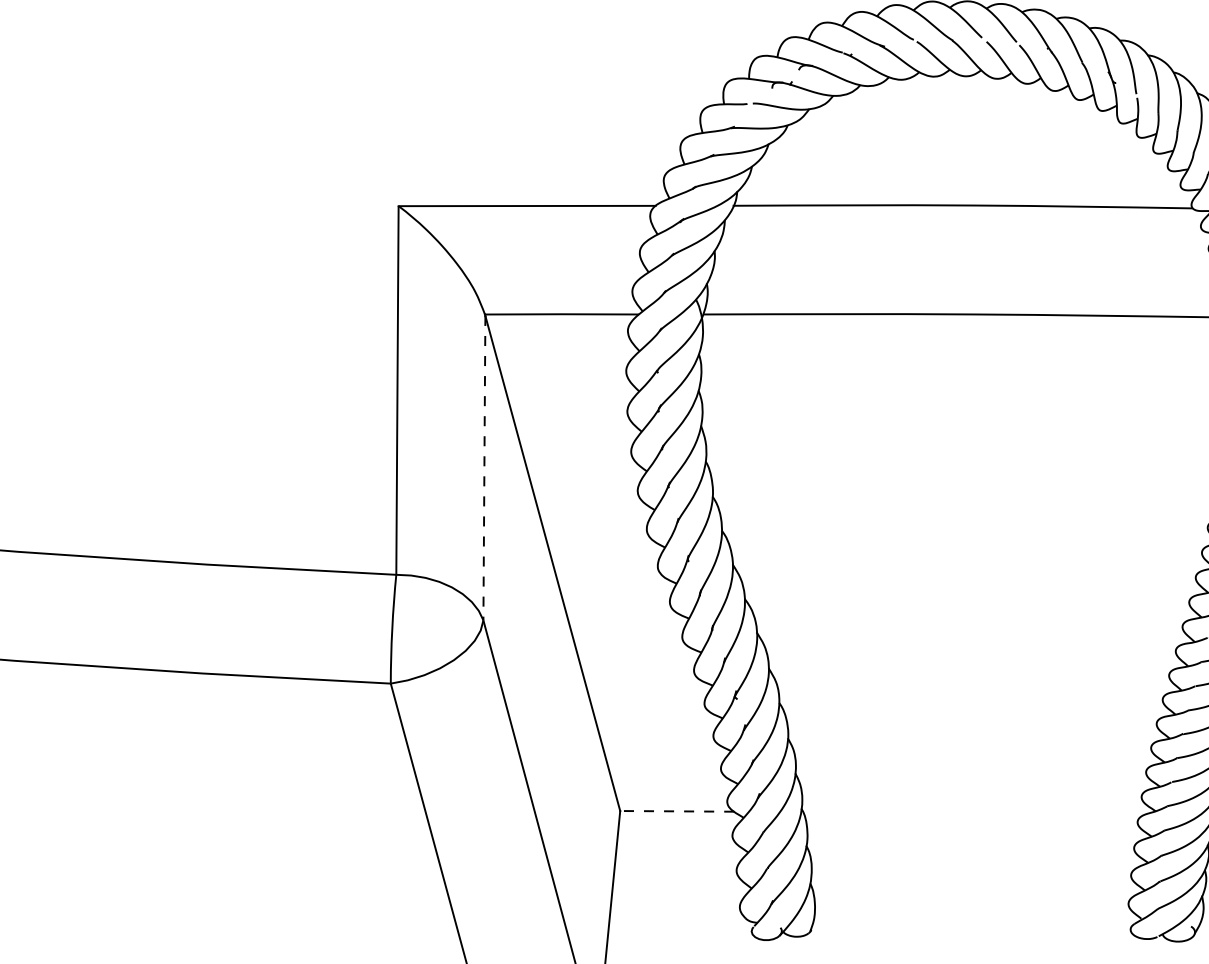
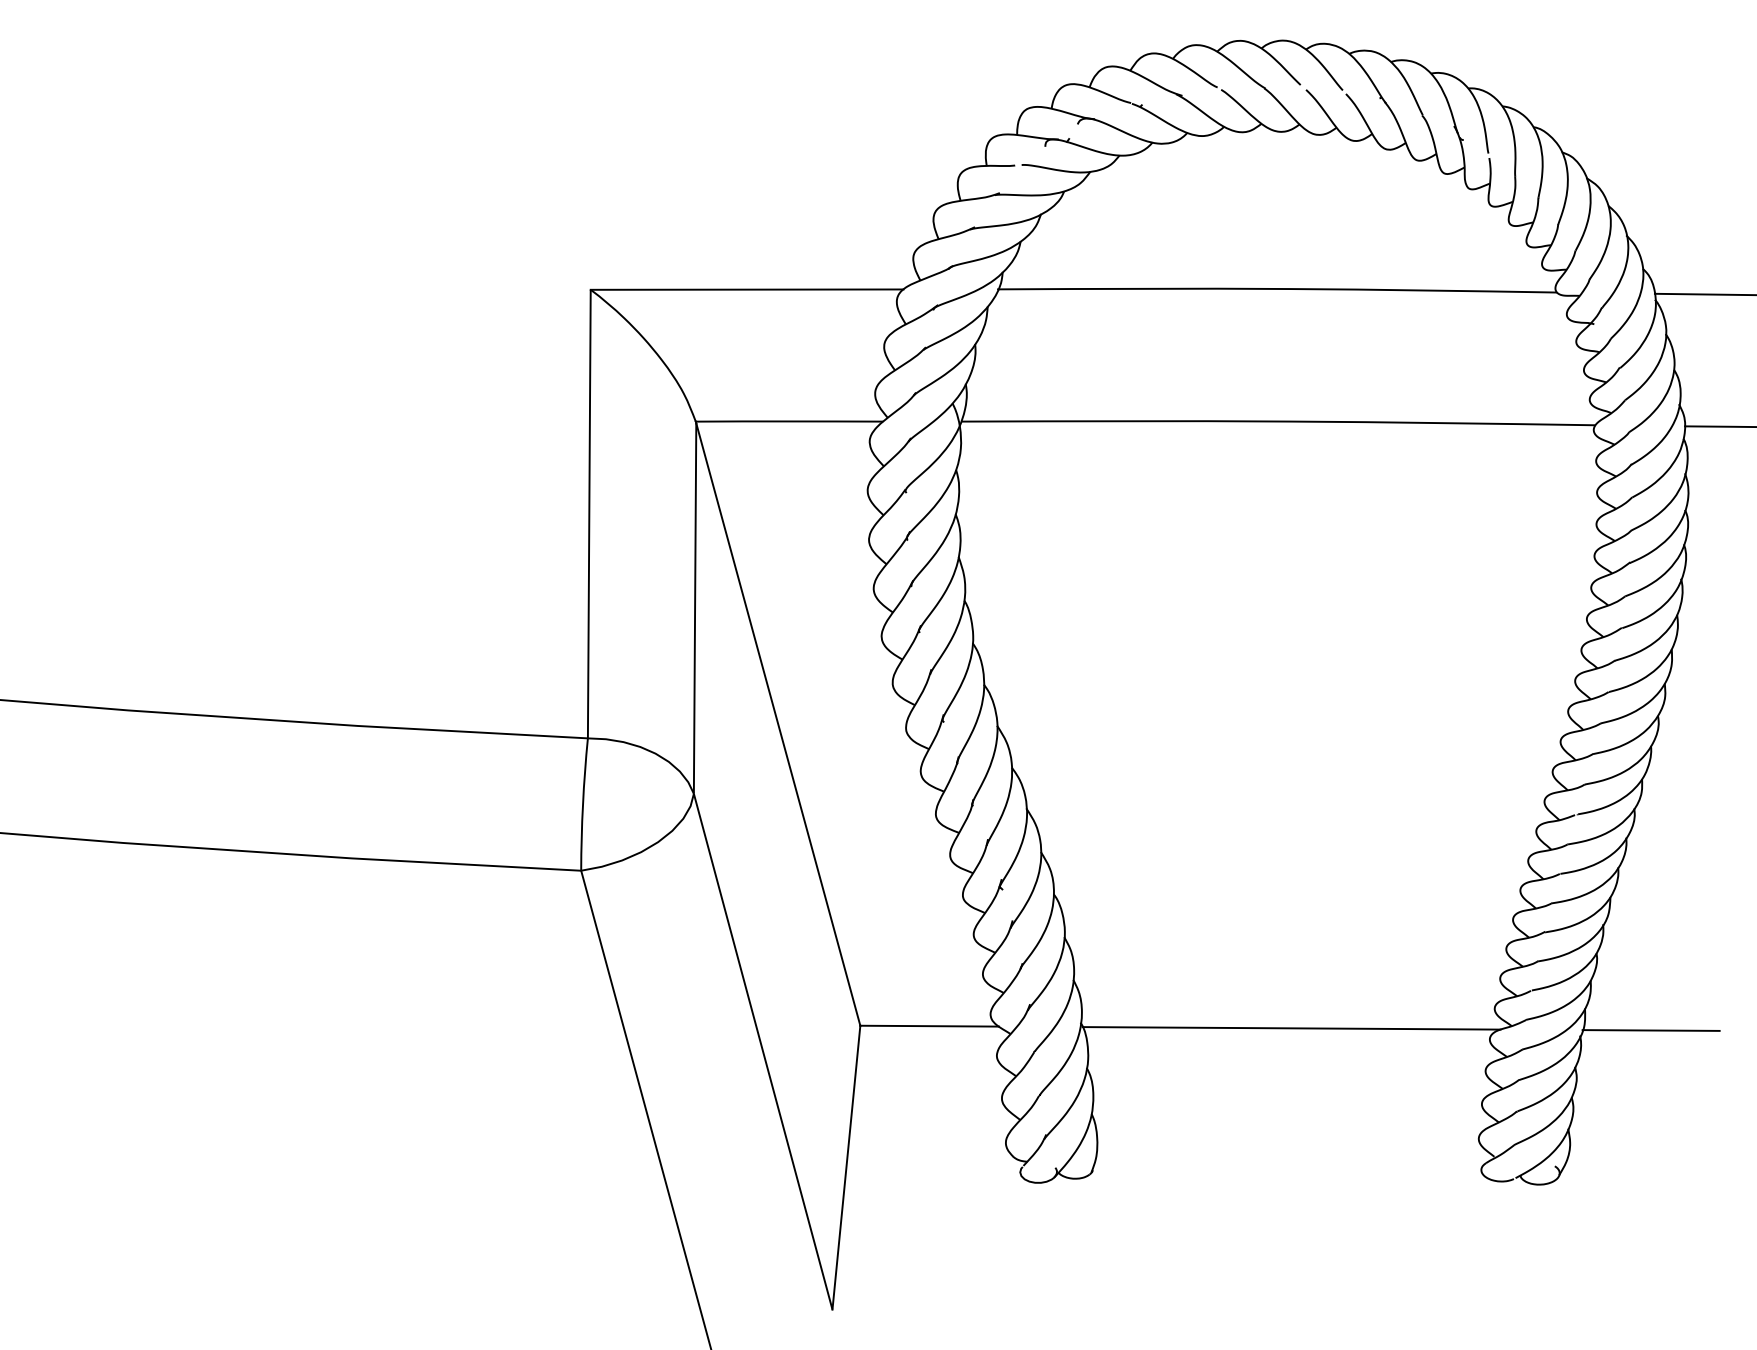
line: (484, 468) -> (695, 609), dashed -> solid
line: (677, 811) -> (929, 1026), dashed -> solid
line: (974, 813) -> (1291, 1028), added

